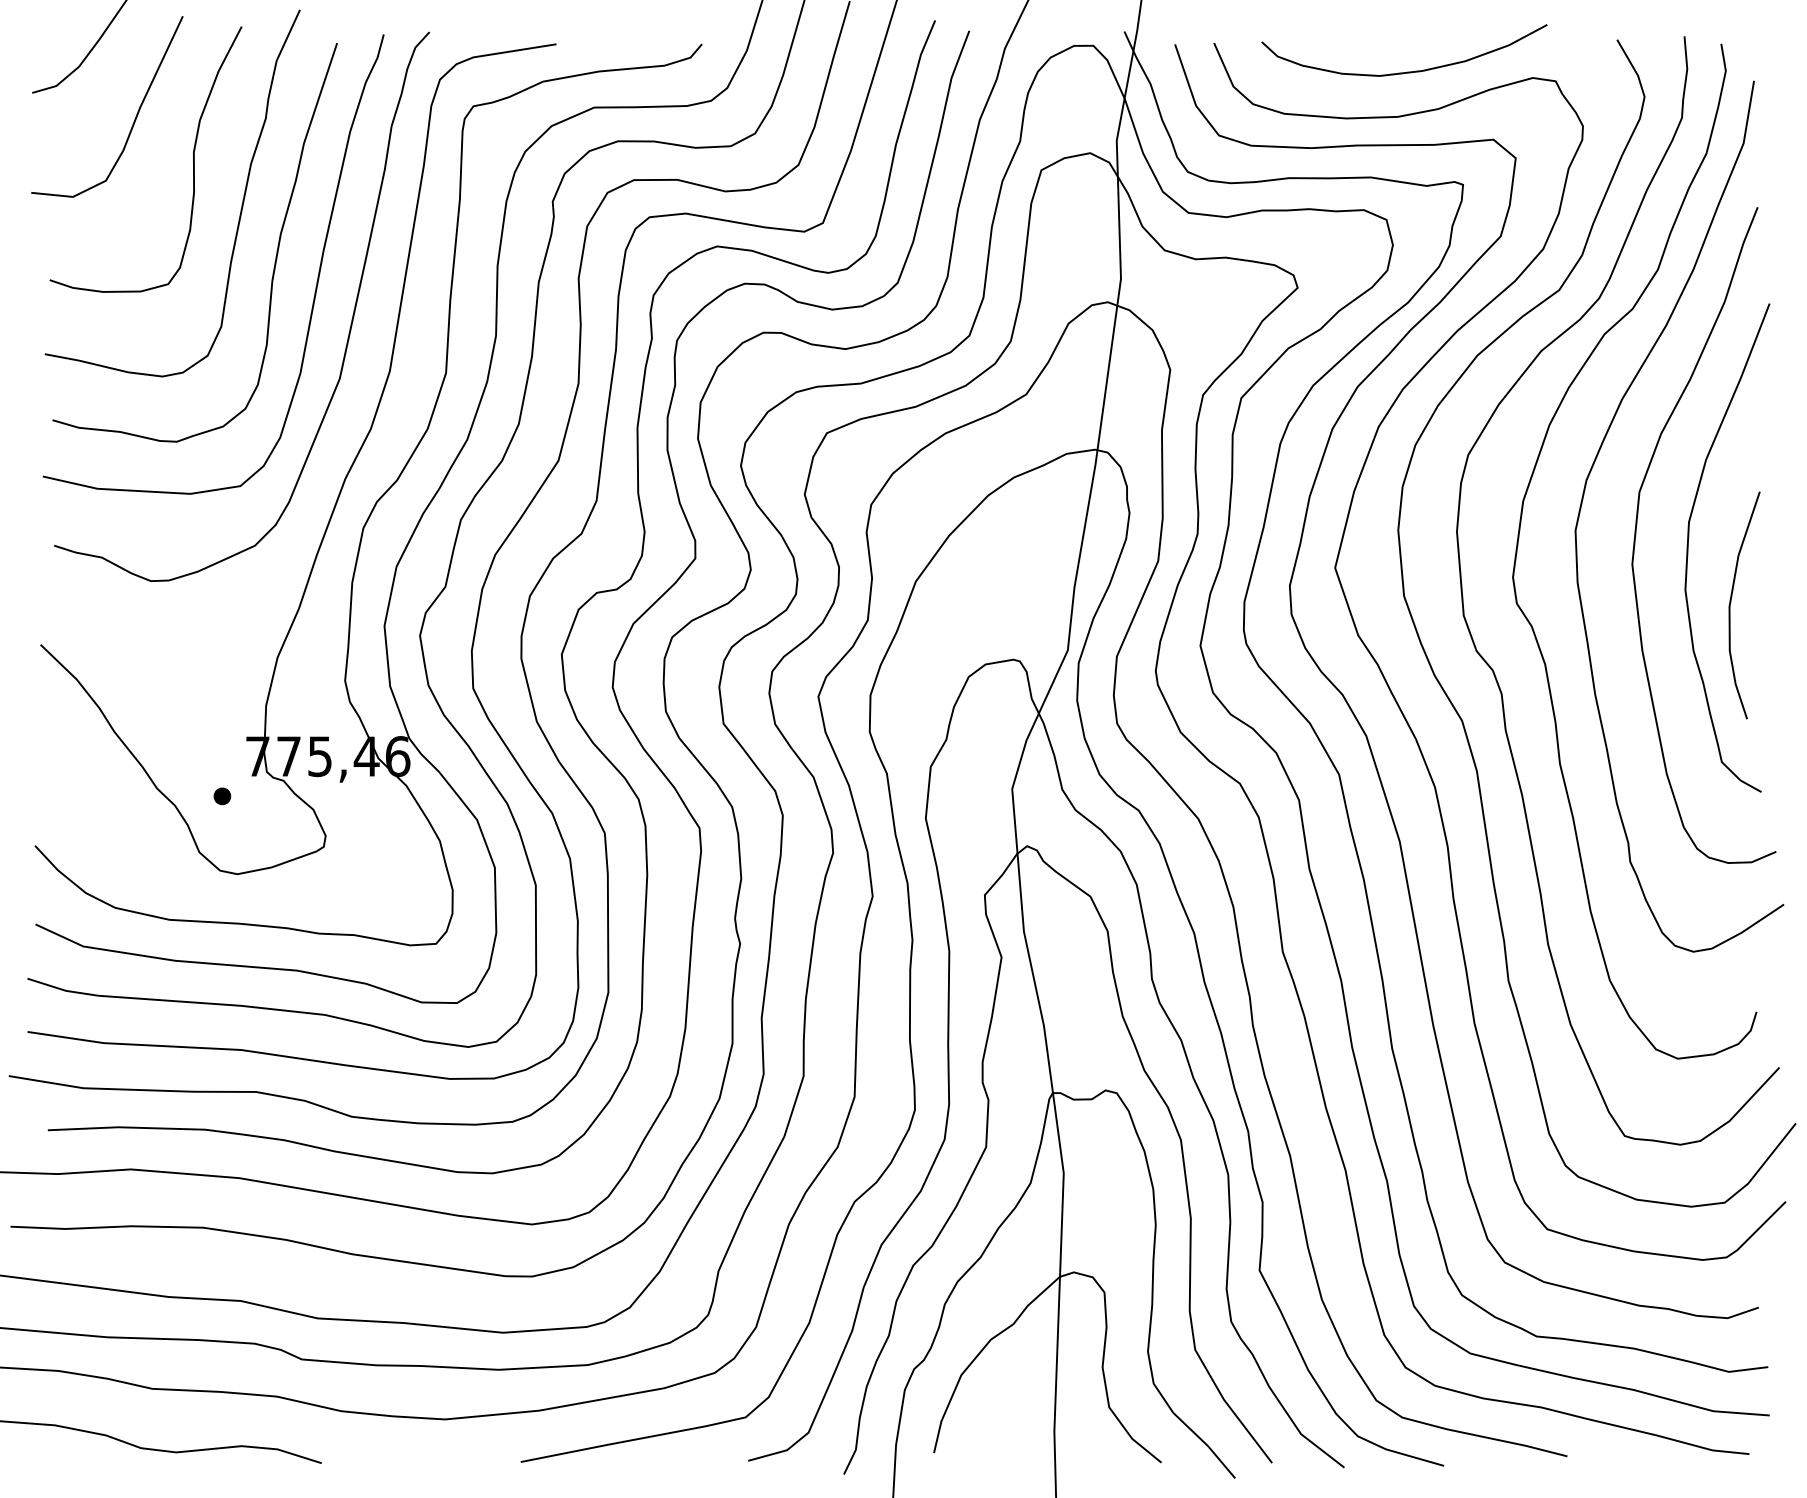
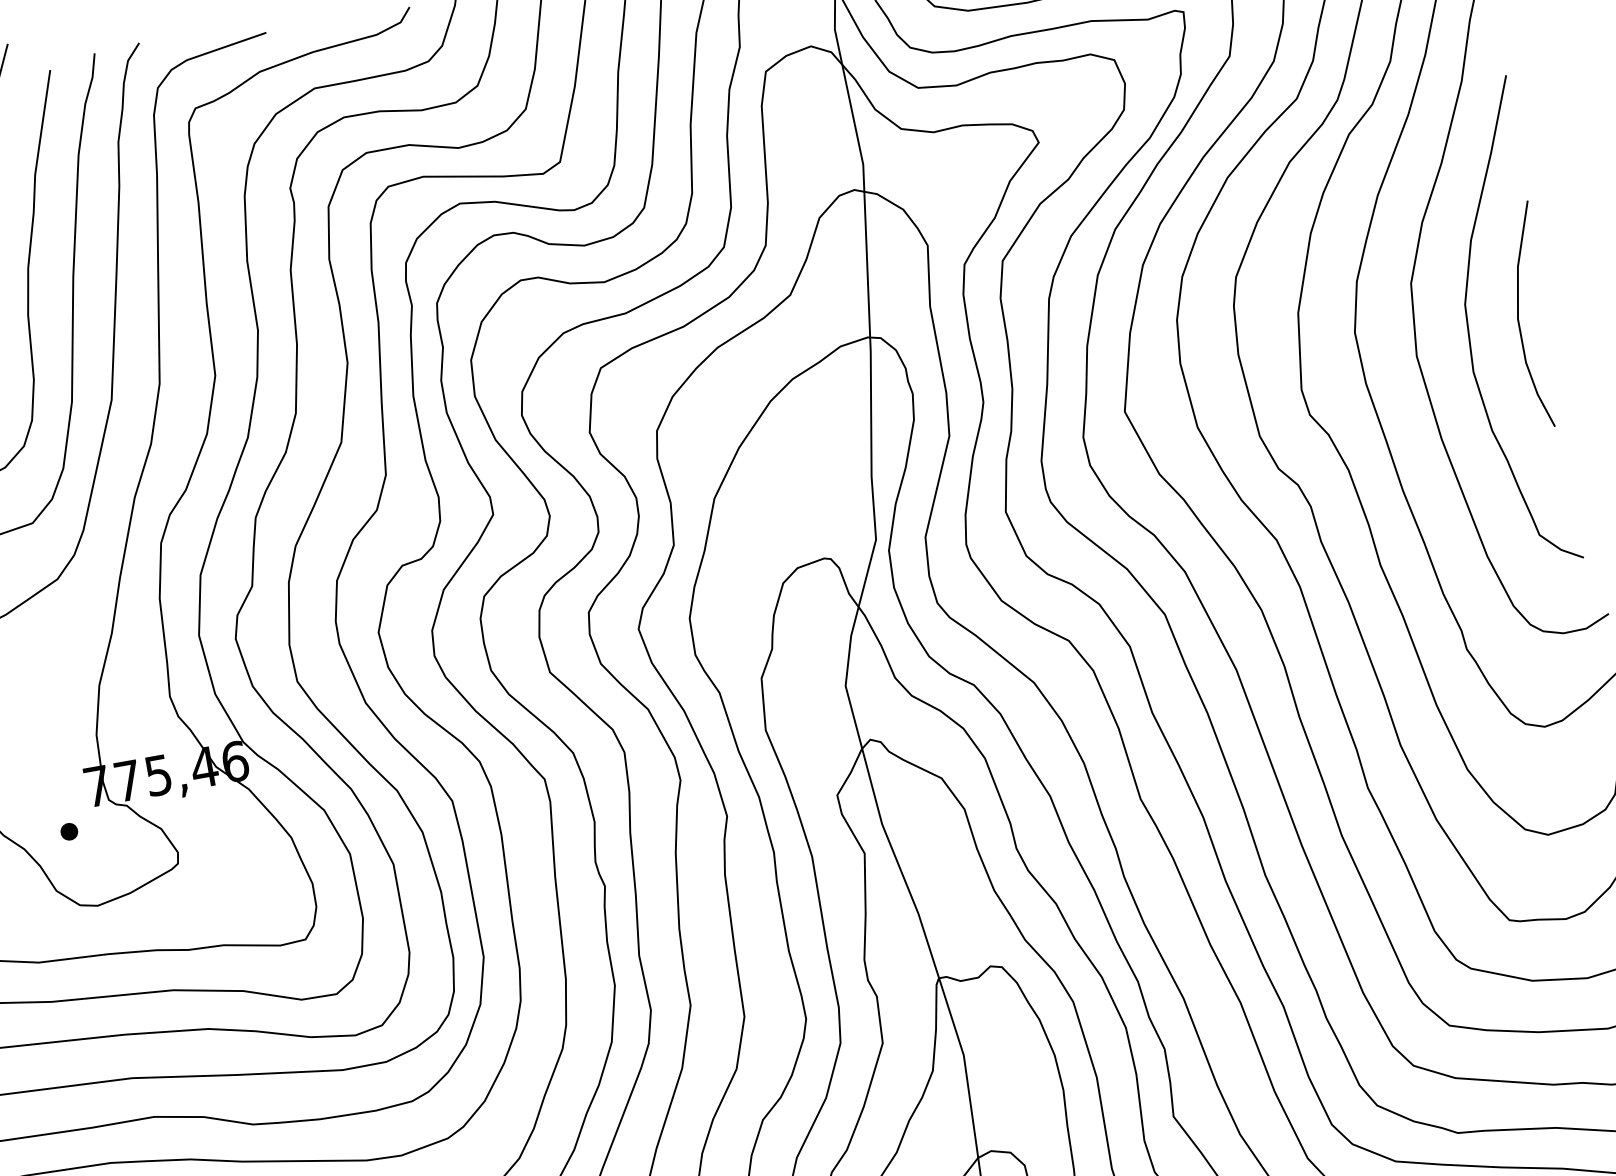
curve: (1731, 602) -> (1519, 314), moved

